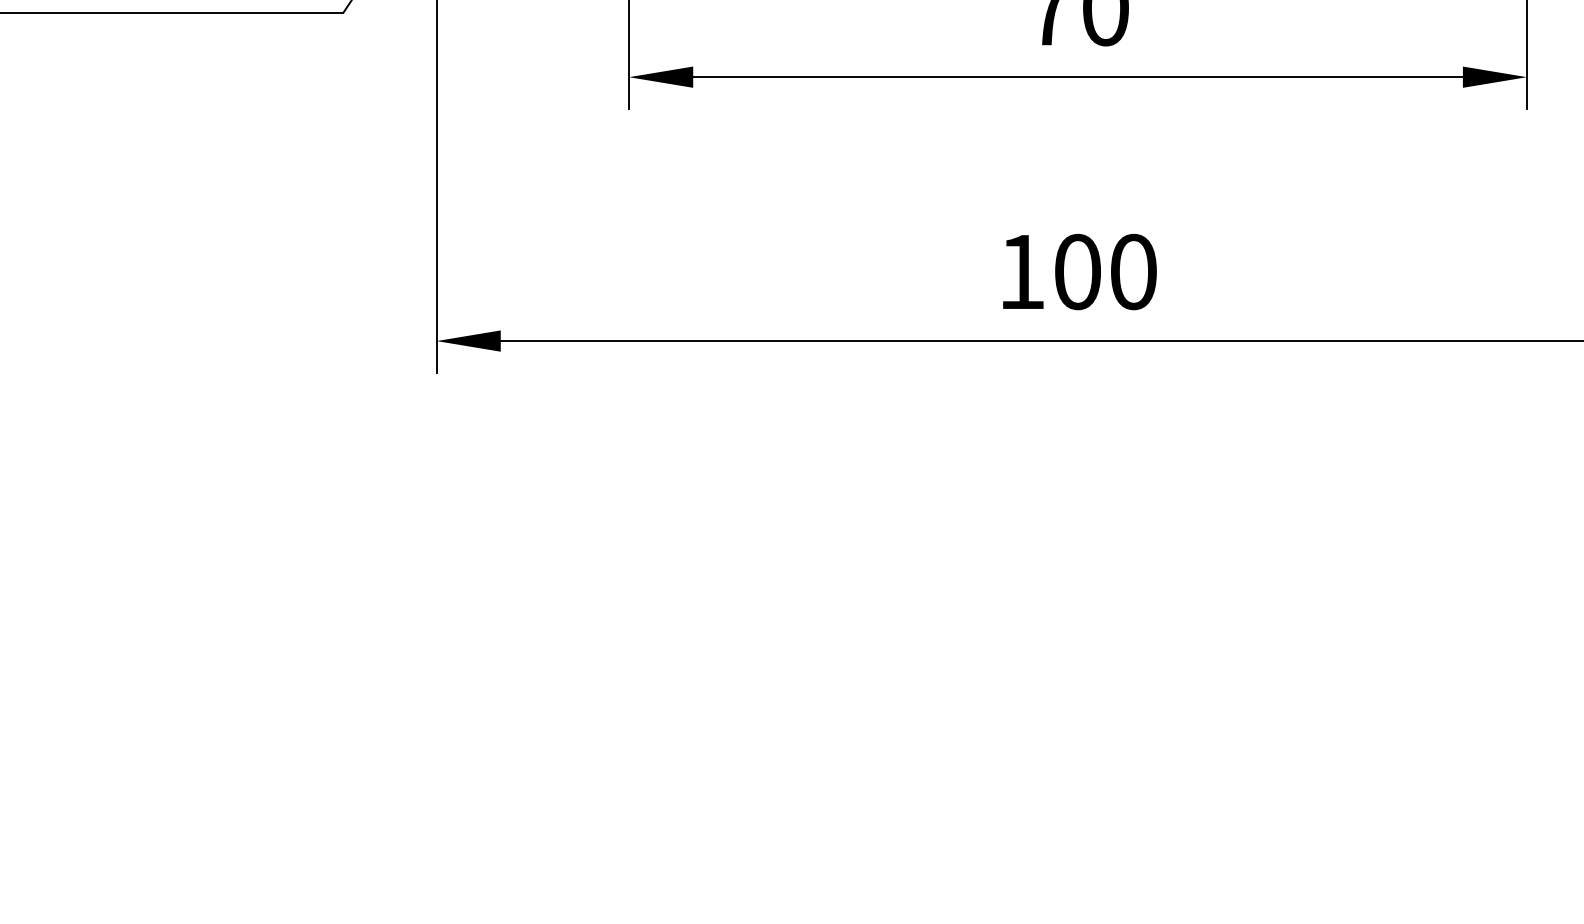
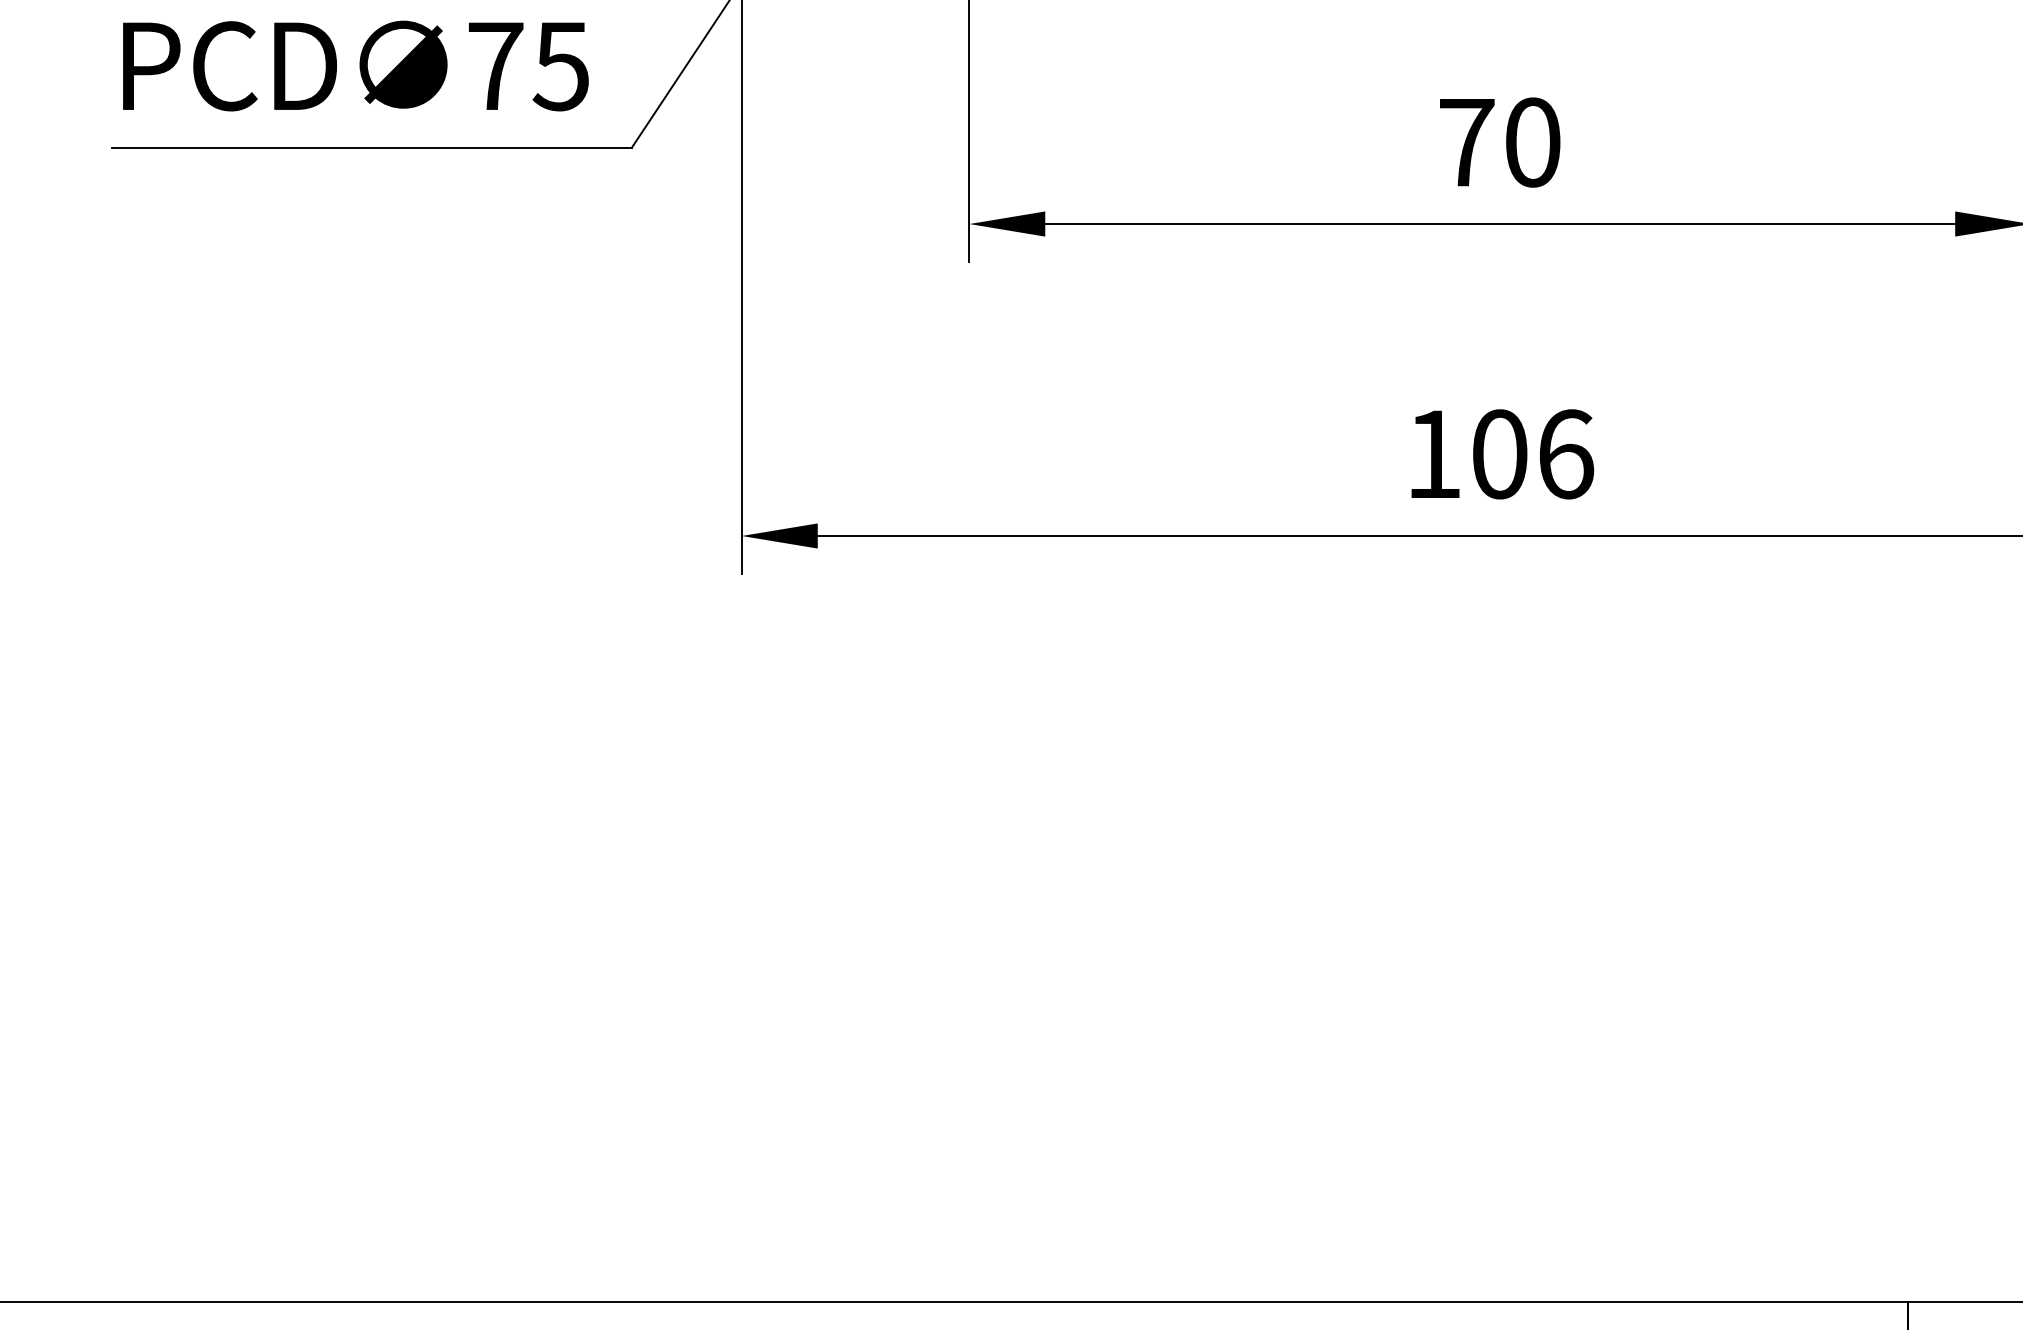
text: (1134, 272) -> (1566, 454), 100 -> 106

